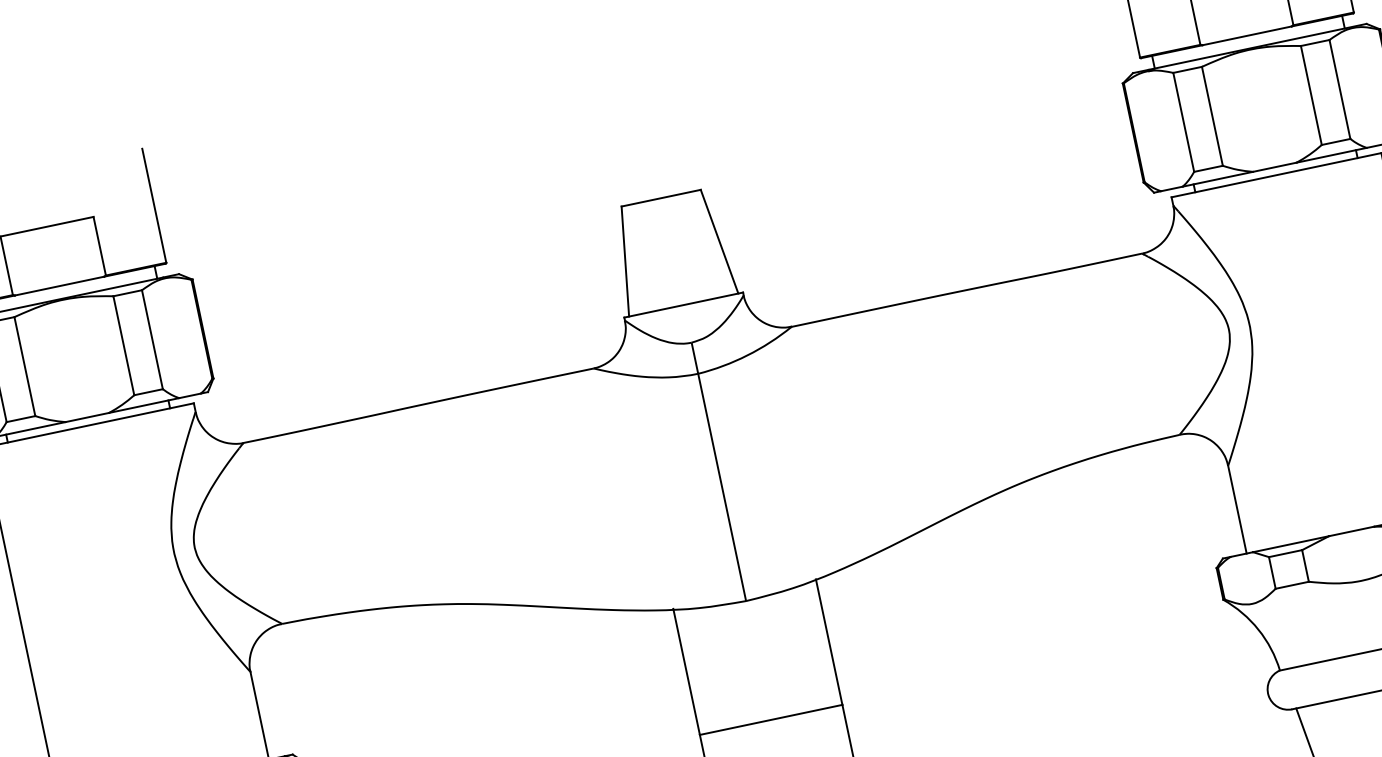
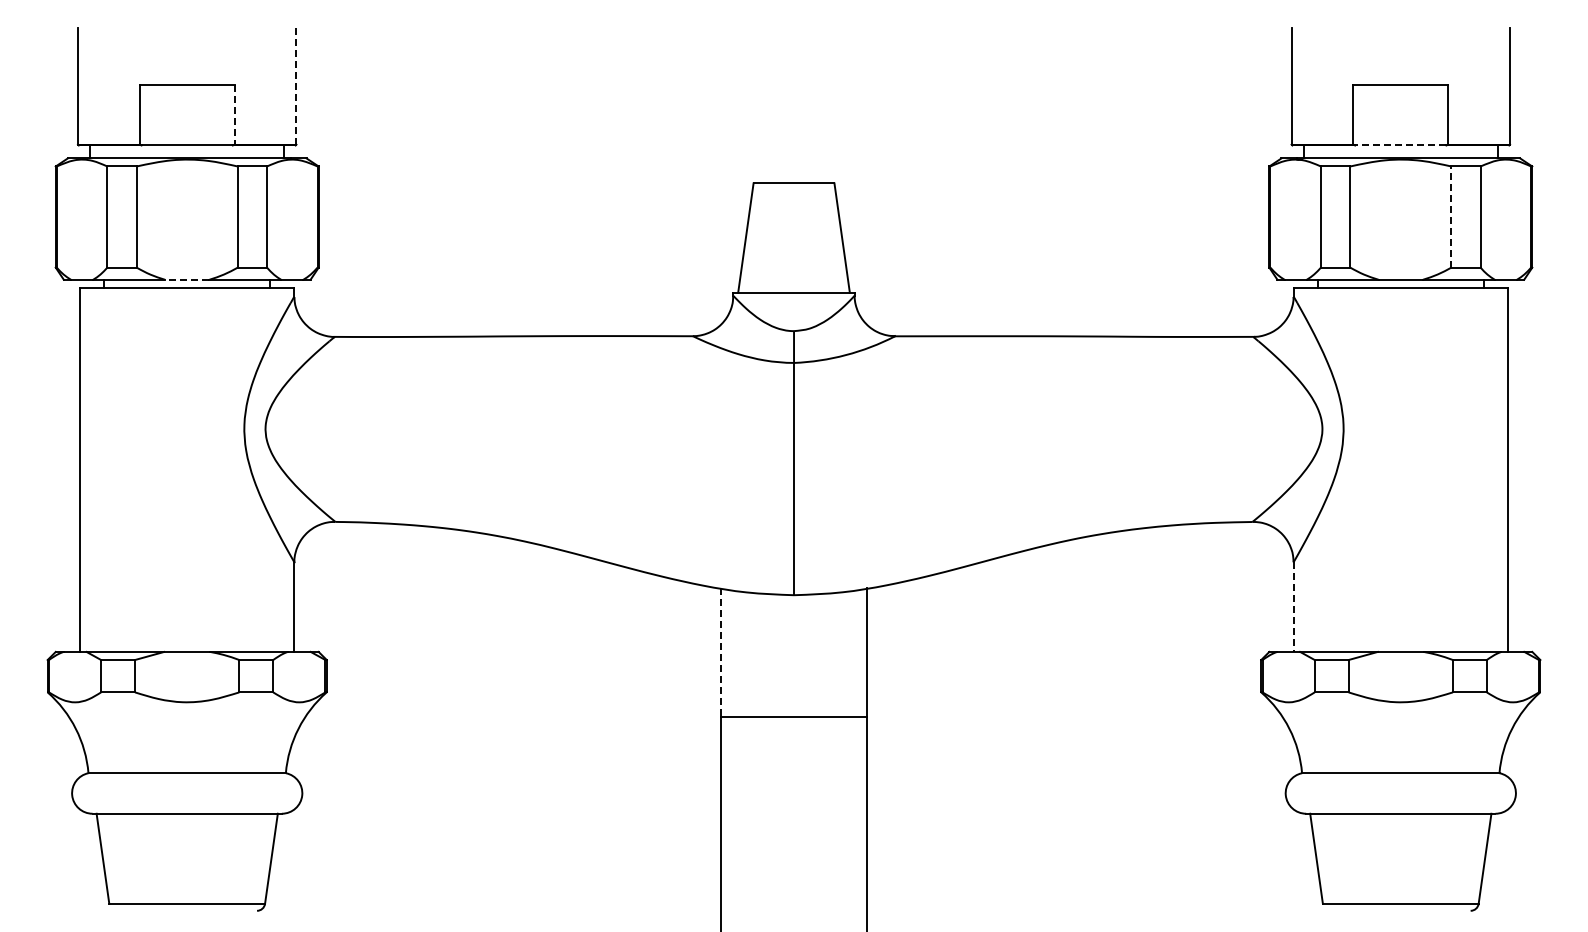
line: (1246, 35) -> (1400, 145), solid -> dashed
line: (1311, 95) -> (1451, 217), solid -> dashed
line: (154, 204) -> (296, 85), solid -> dashed
line: (99, 246) -> (234, 114), solid -> dashed
line: (86, 417) -> (186, 279), solid -> dashed
line: (1237, 510) -> (1293, 607), solid -> dashed
line: (686, 672) -> (721, 652), solid -> dashed

